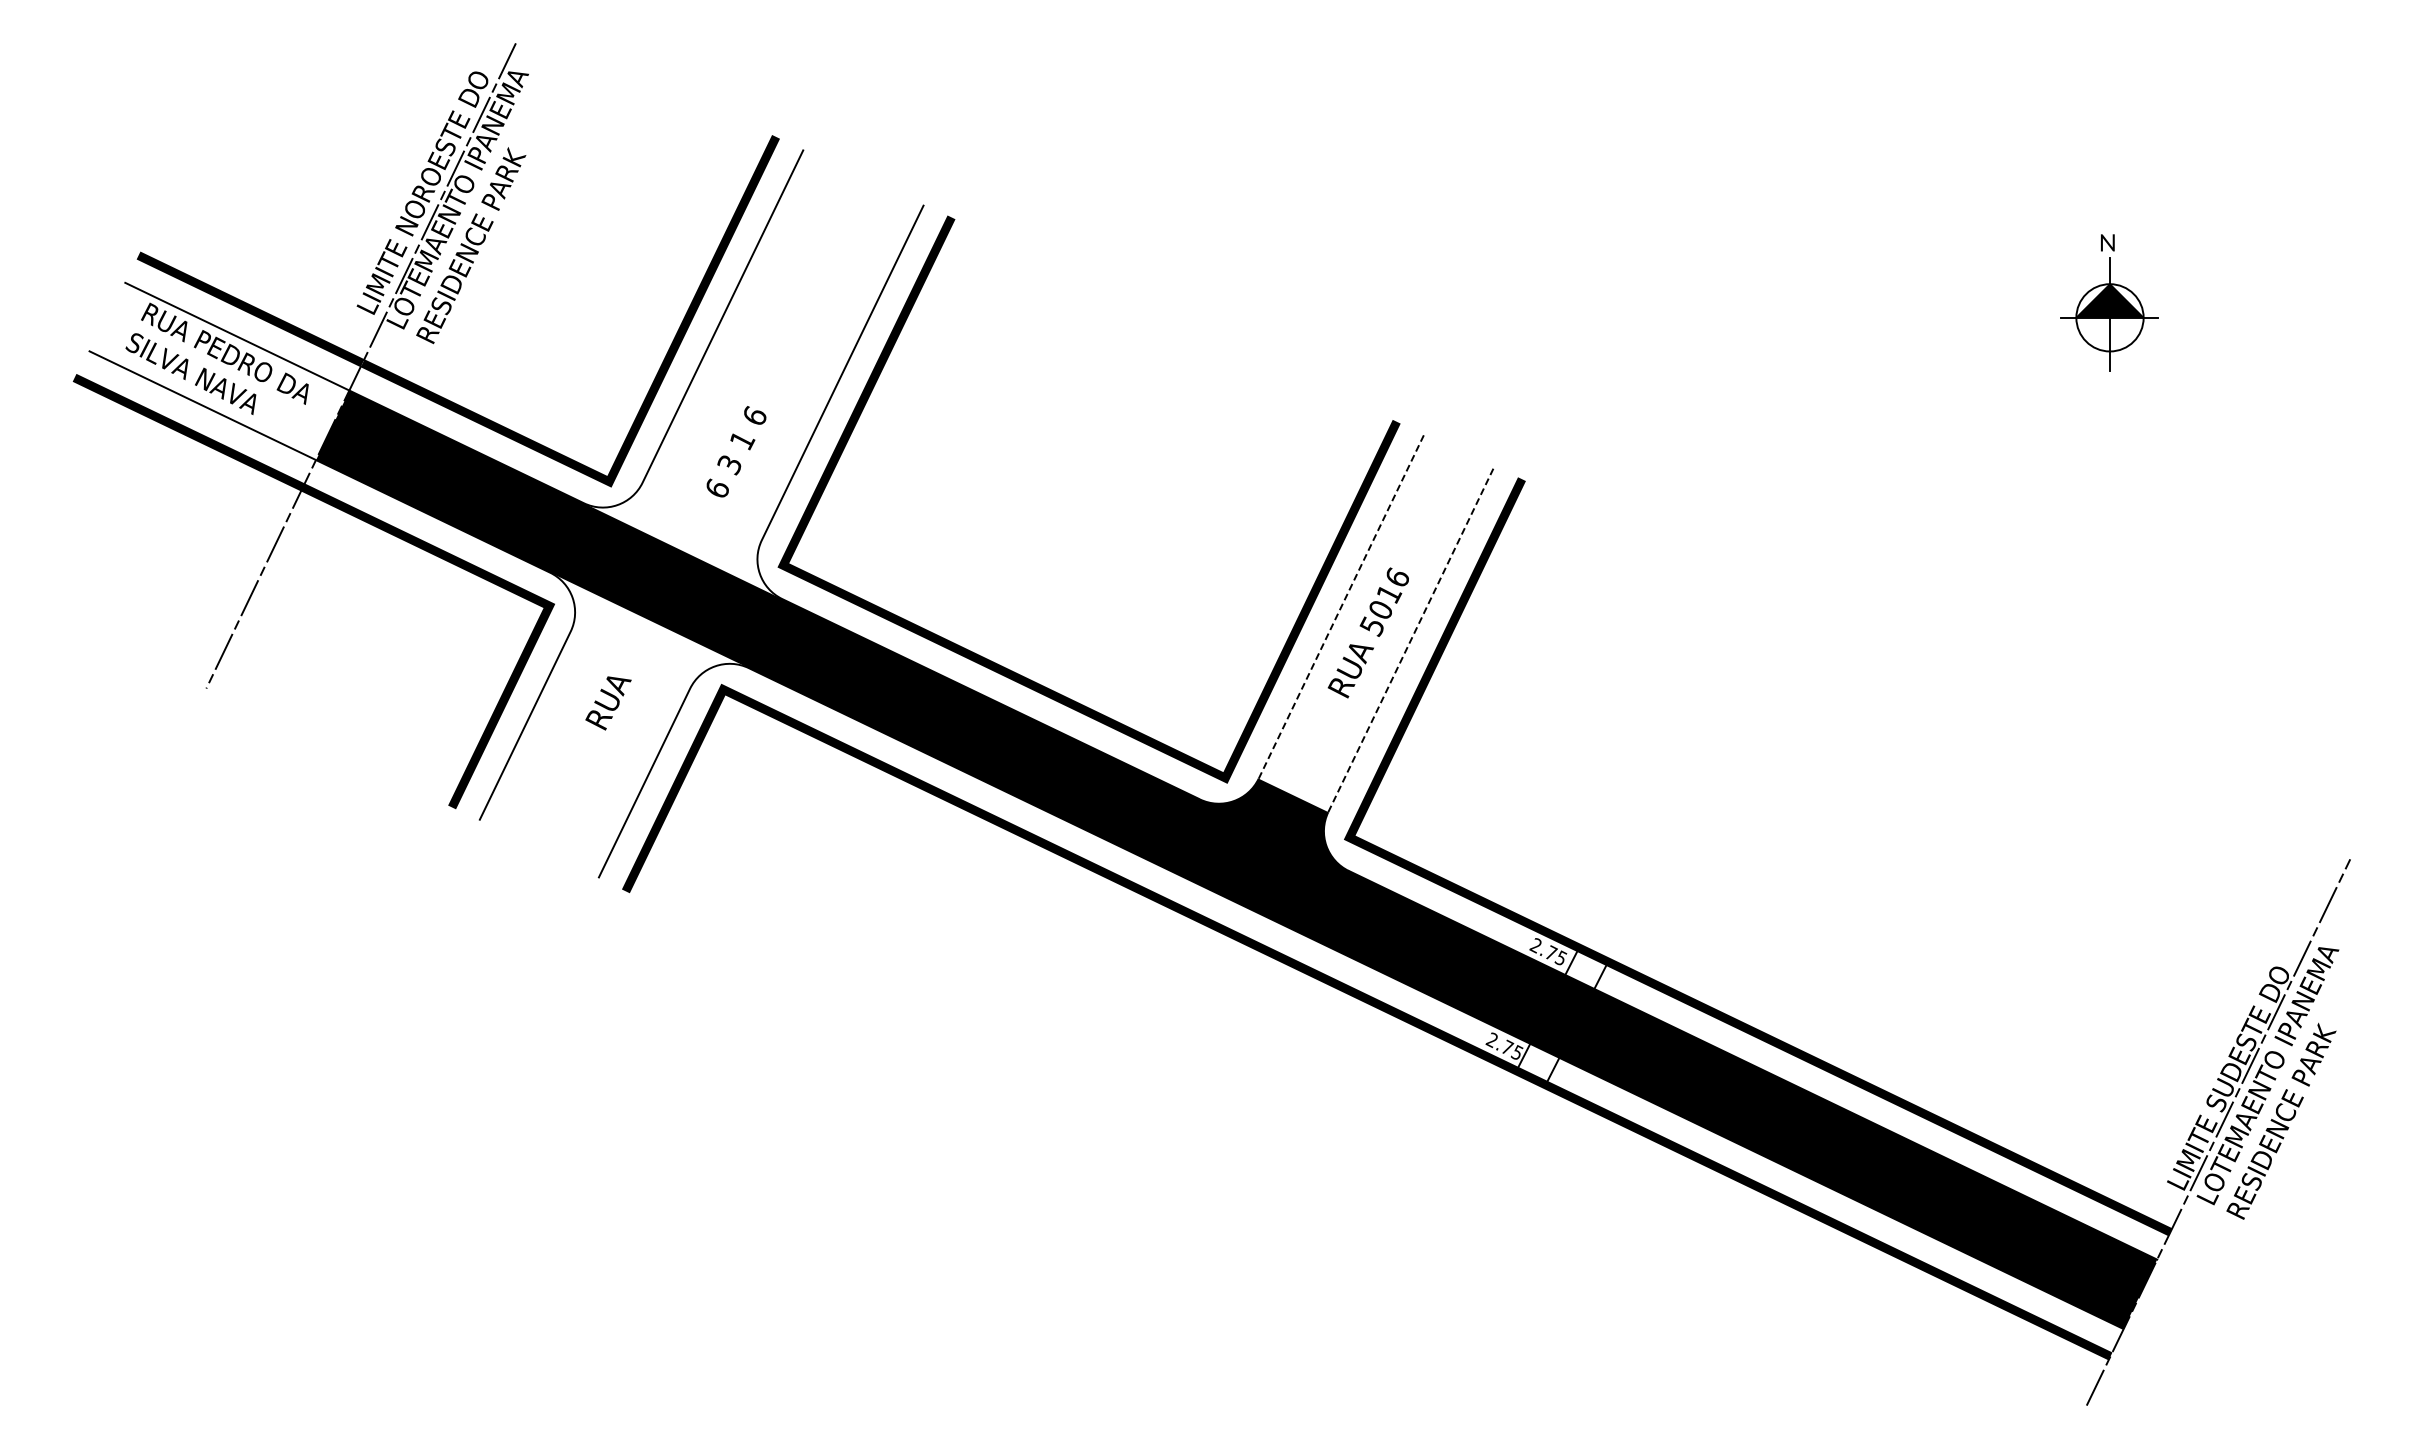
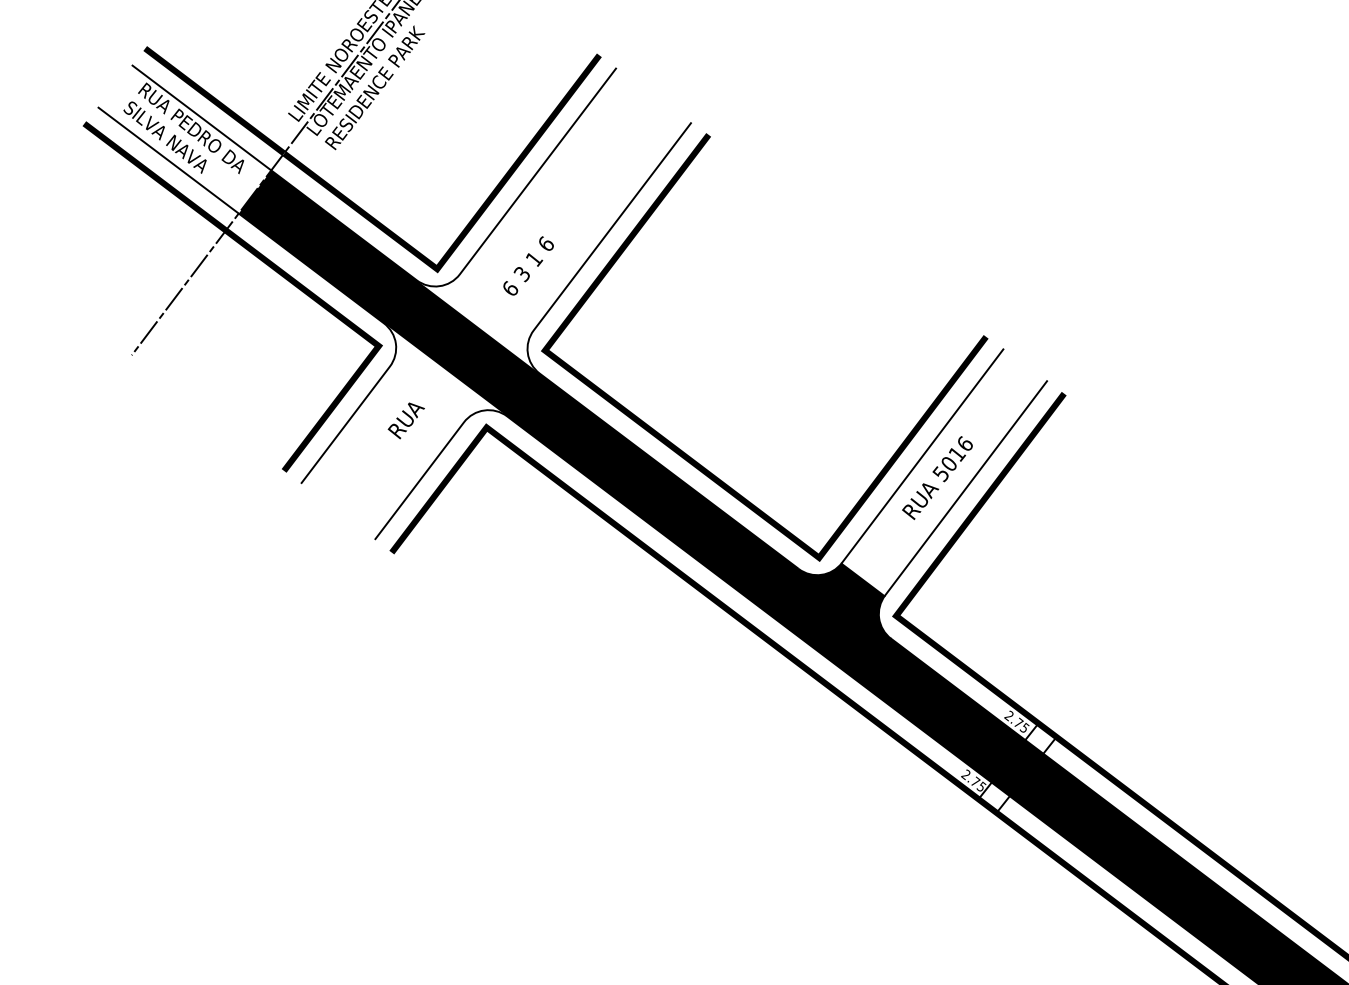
line: (1341, 606) -> (922, 456), dashed -> solid
line: (1411, 639) -> (966, 488), dashed -> solid

